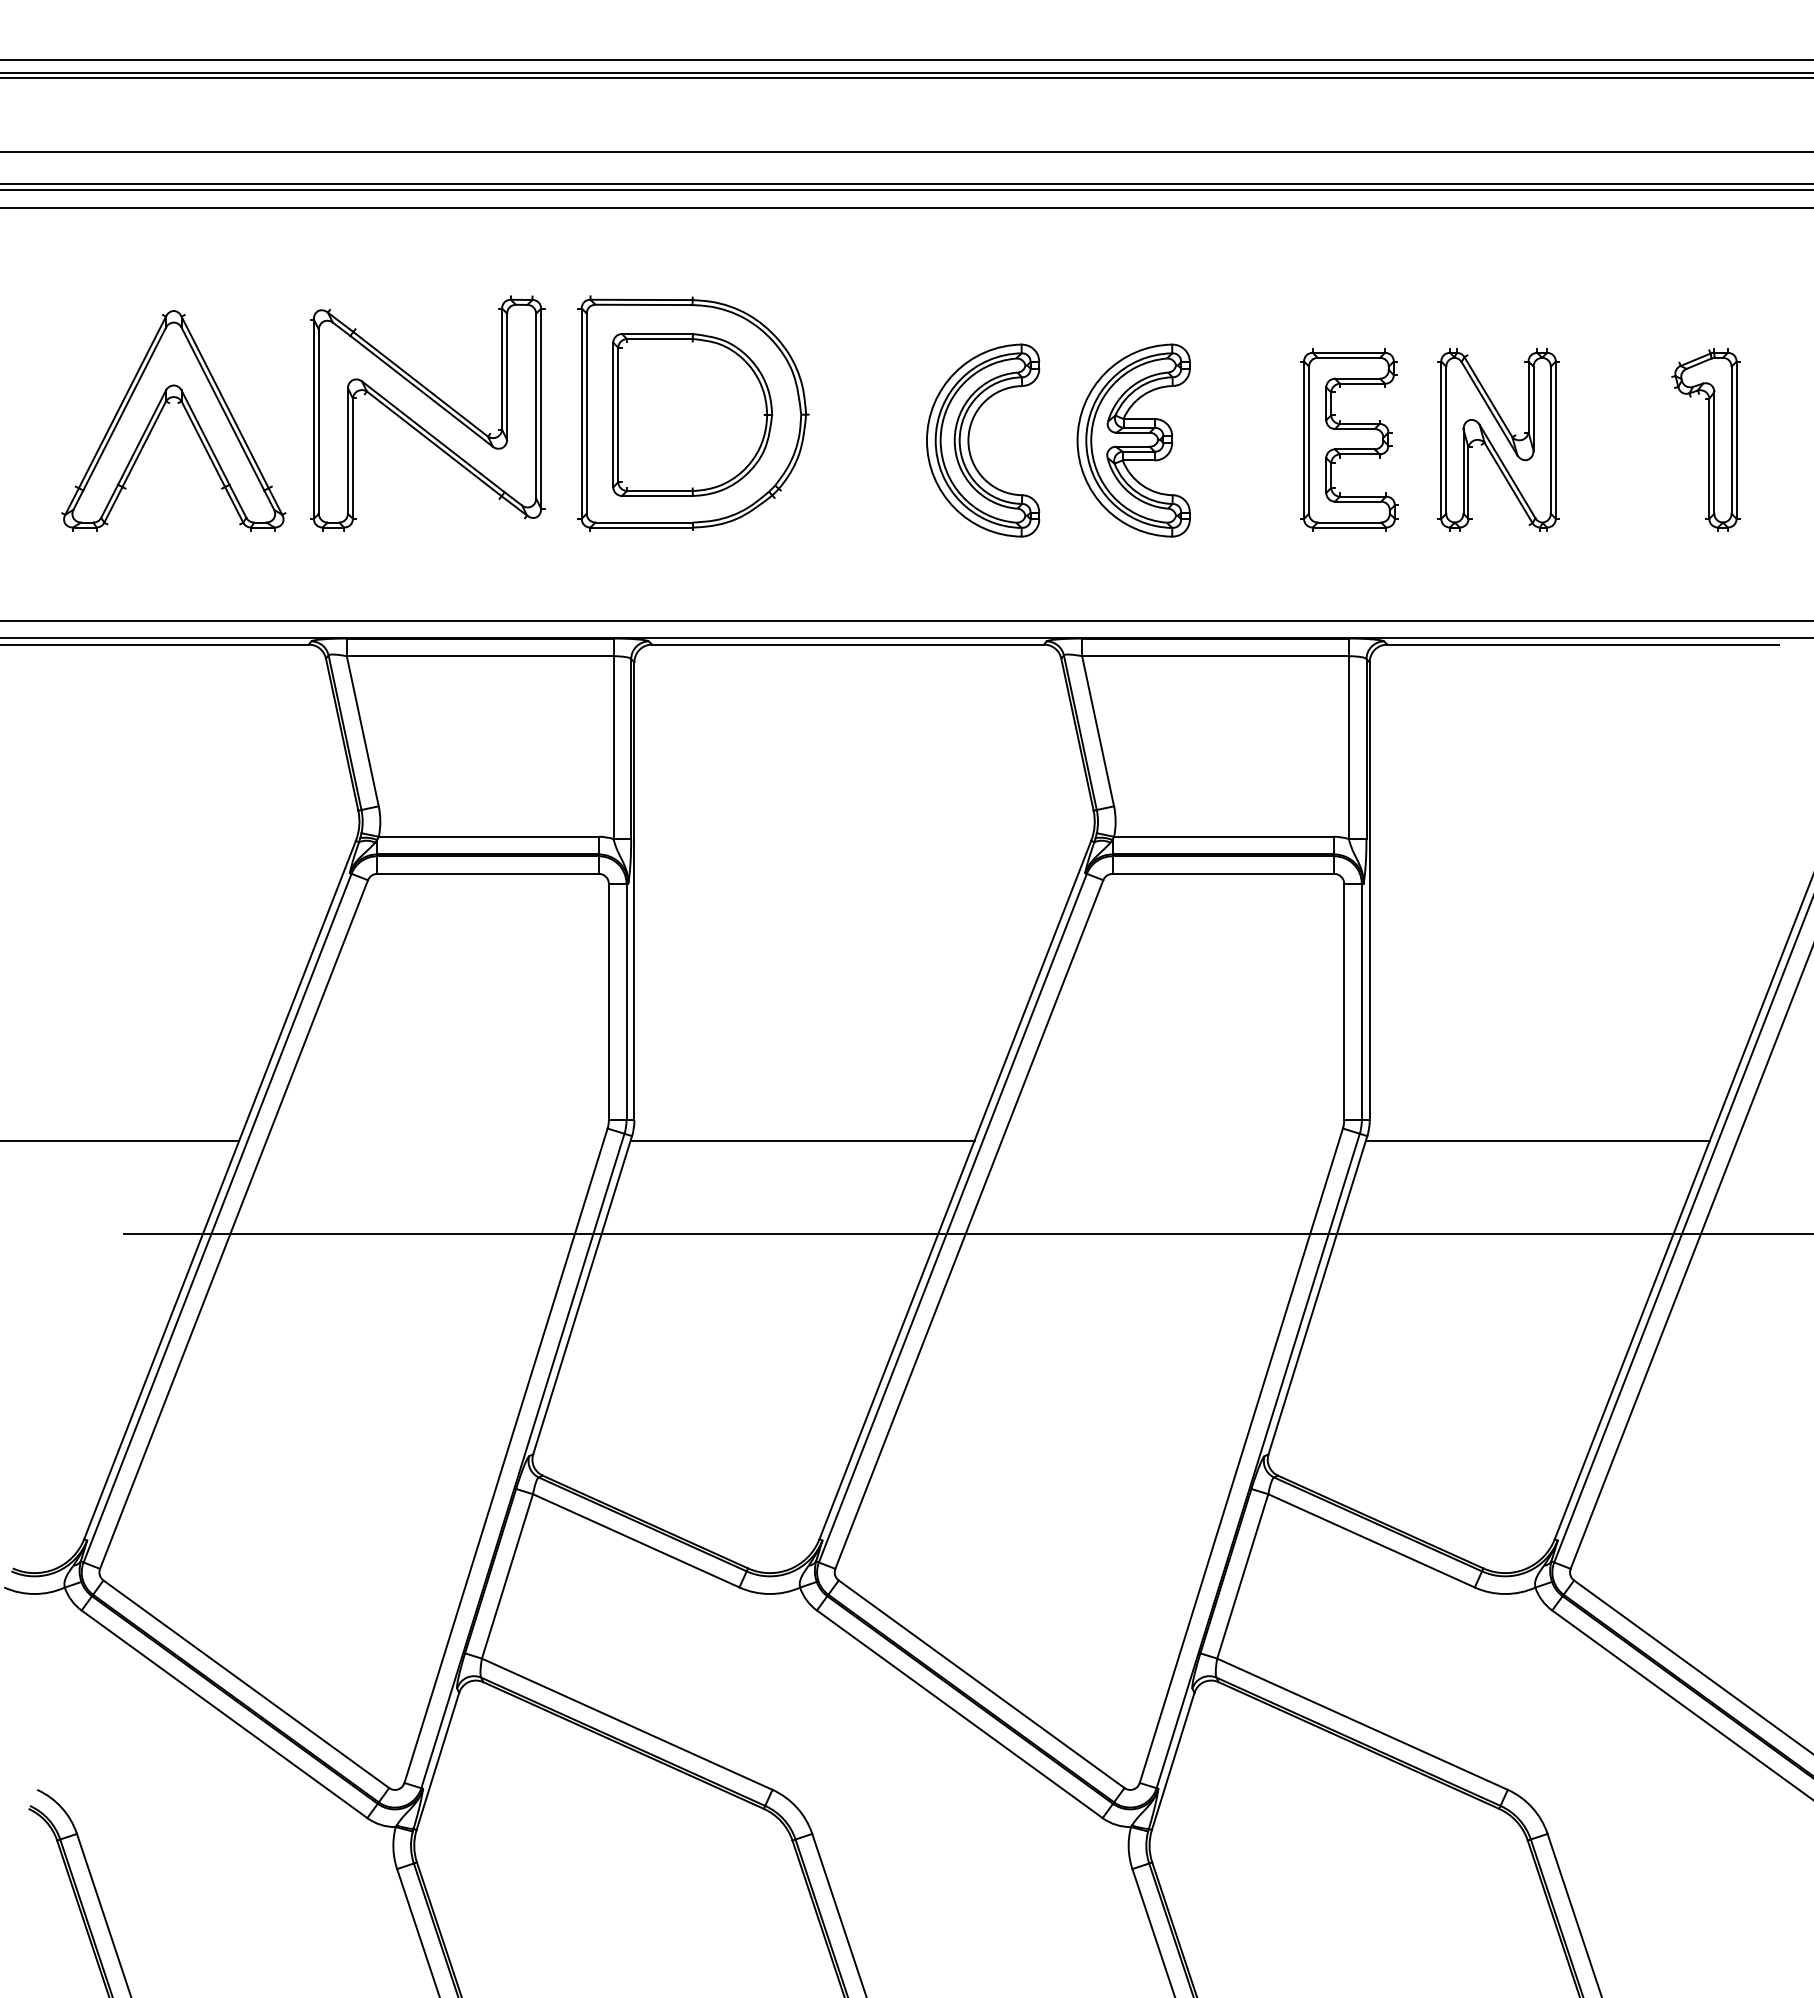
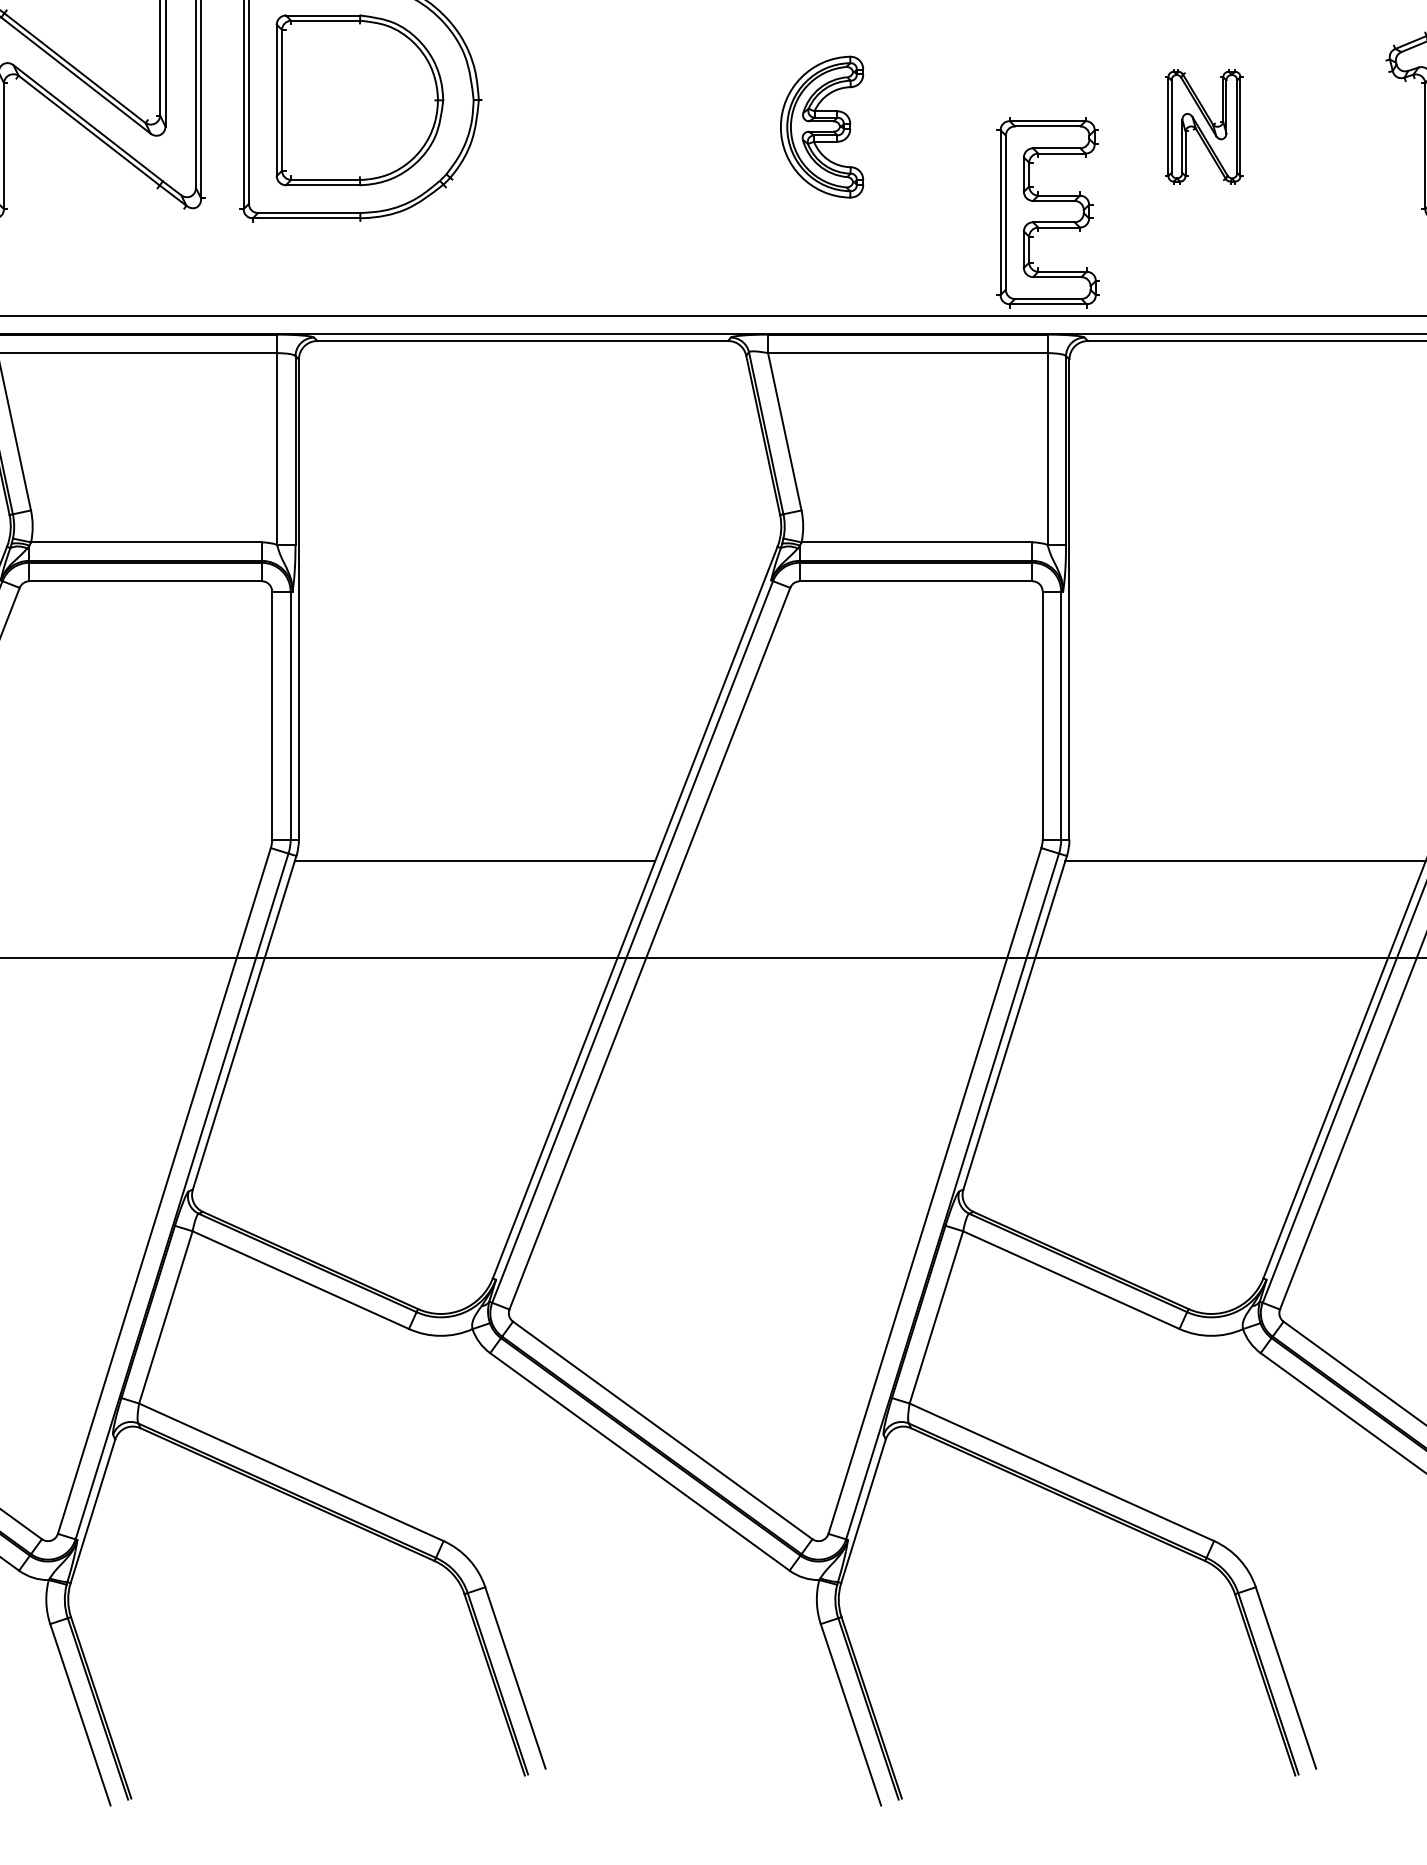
part: (1349, 439) -> (1048, 211), moved
part: (1498, 439) -> (1204, 126), size x0.6
part: (969, 440) -> (650, 127), removed
part: (1133, 440) -> (821, 127), size x0.7

